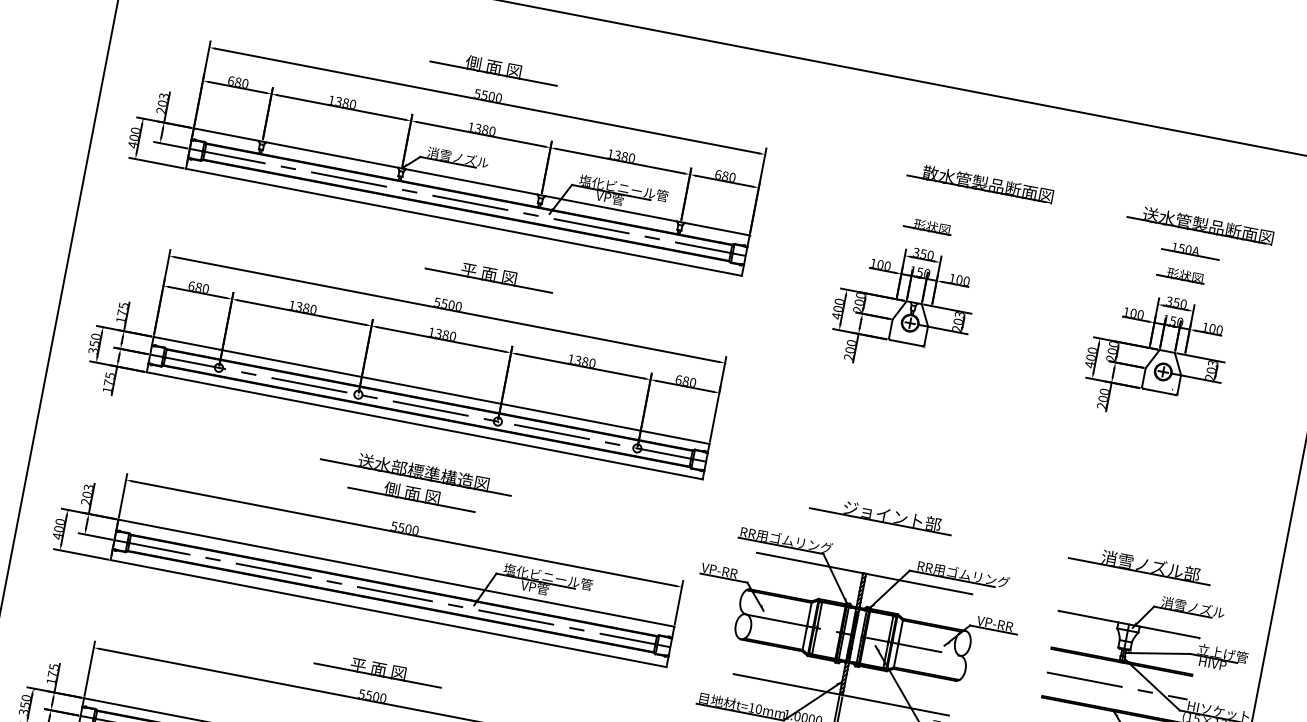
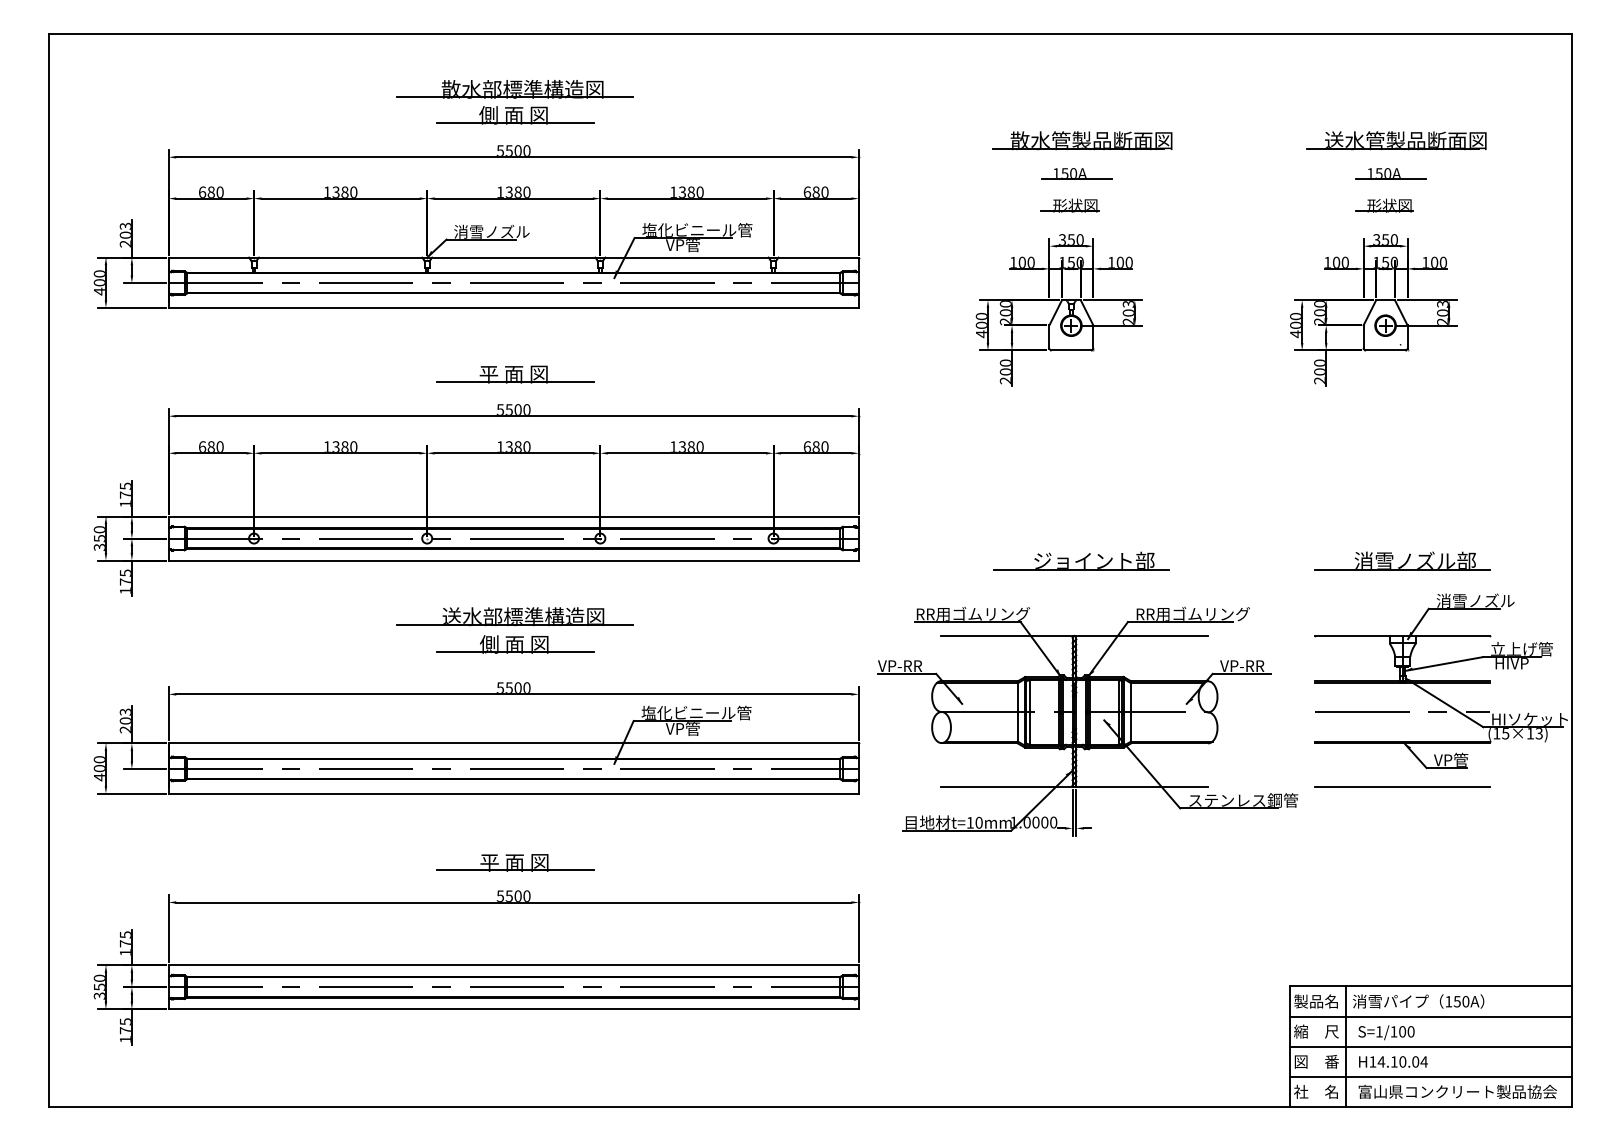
part: (498, 46) -> (514, 89), added
part: (980, 182) -> (1082, 140), moved
part: (937, 201) -> (1076, 173), added
part: (490, 274) -> (515, 374), moved

